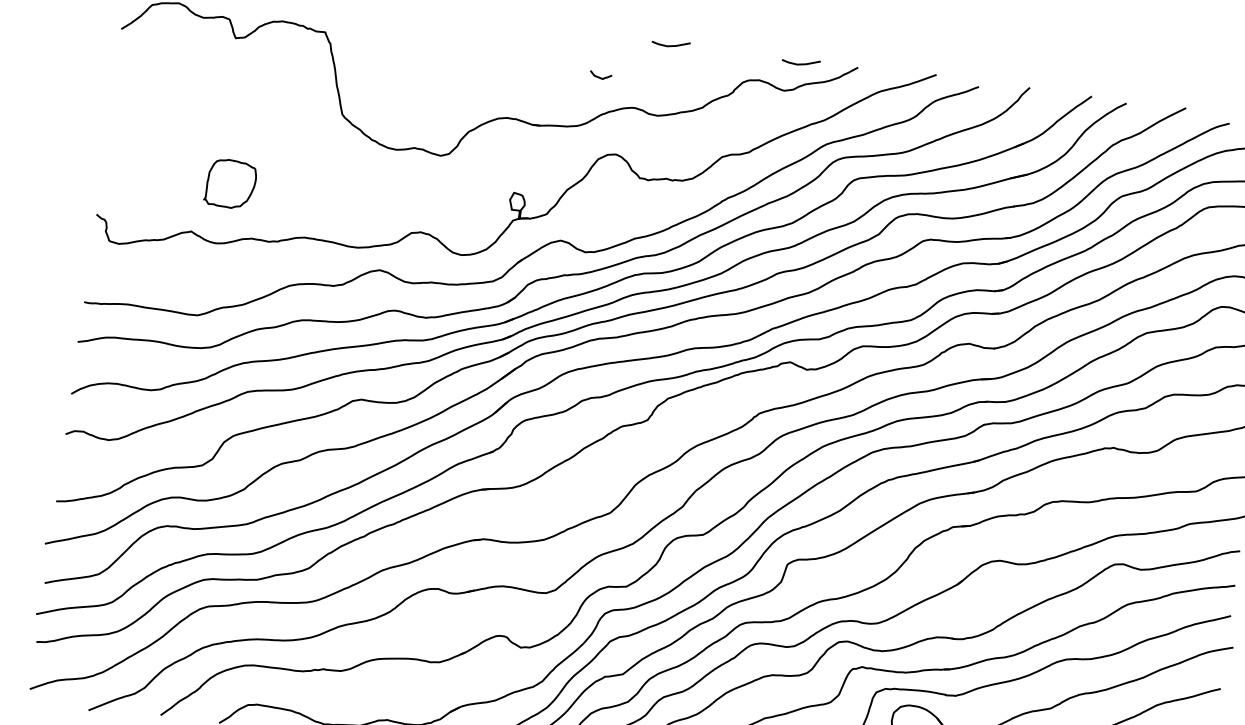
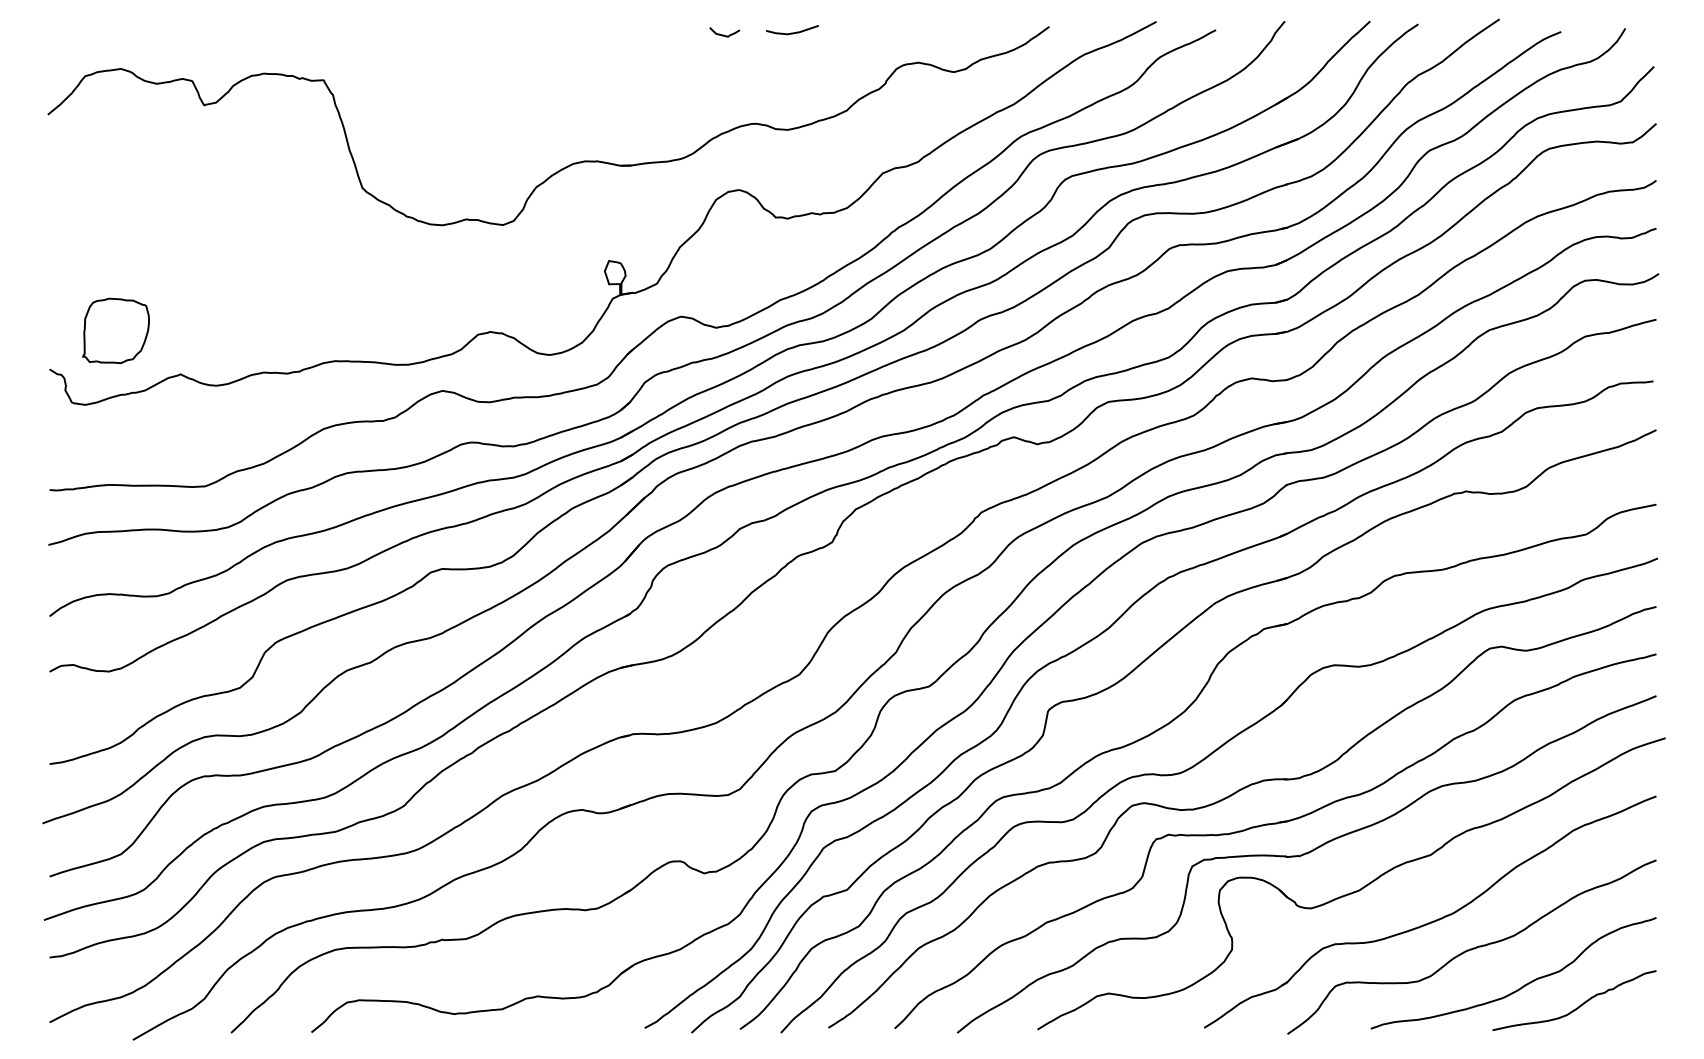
line: (800, 63) -> (971, 32), removed
curve: (599, 76) -> (723, 34), moved
part: (230, 183) -> (115, 330), moved

